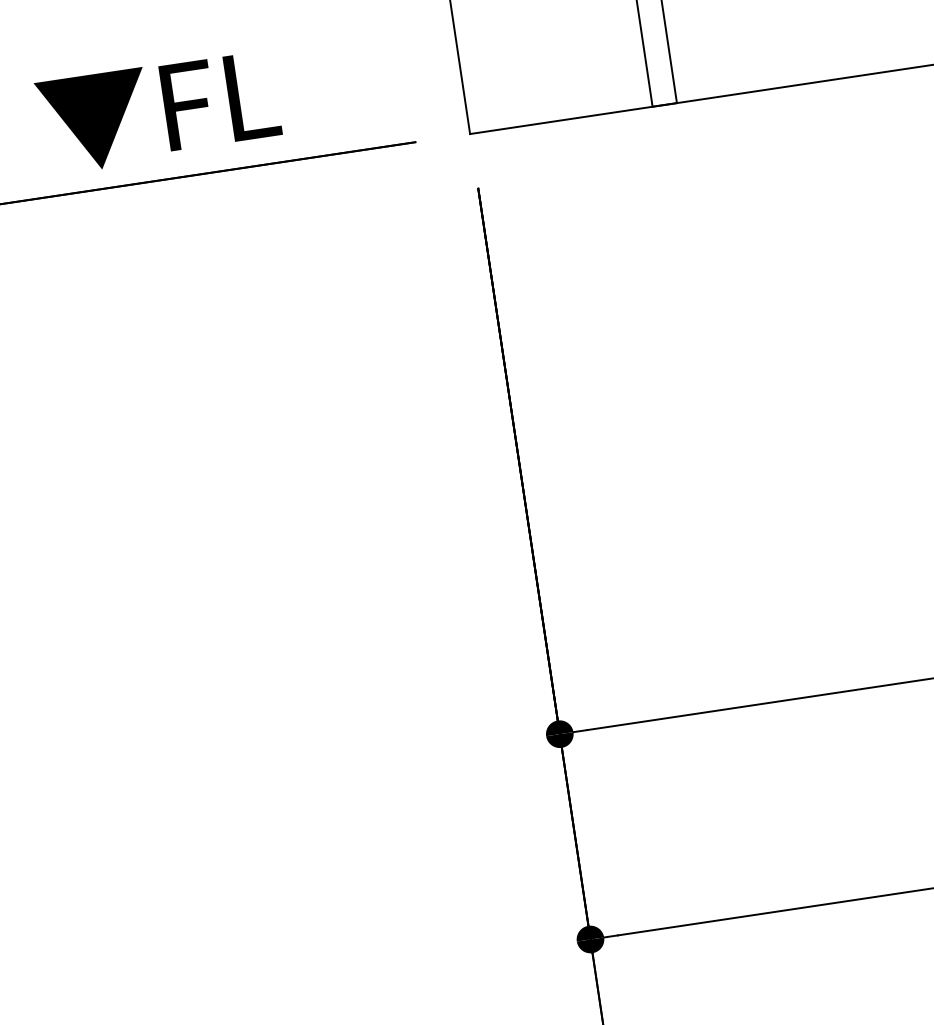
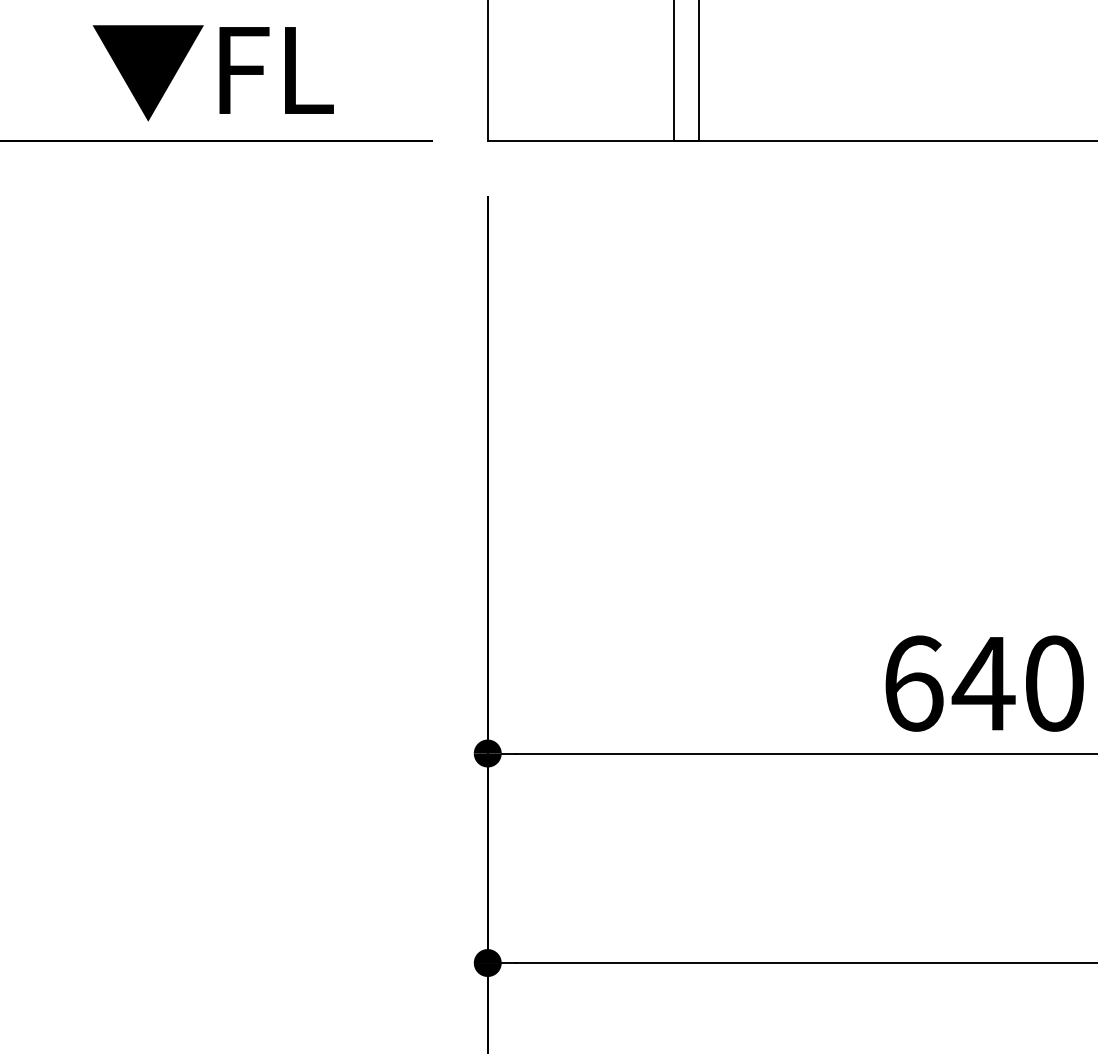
text: (158, 112) -> (212, 73), moved

